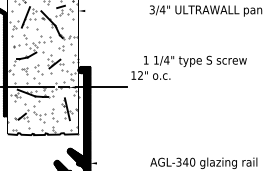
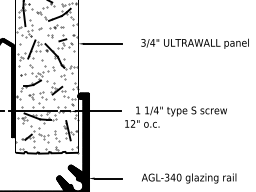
line: (107, 10) -> (103, 43), added
text: (188, 67) -> (175, 116), moved
line: (111, 163) -> (107, 178), added

